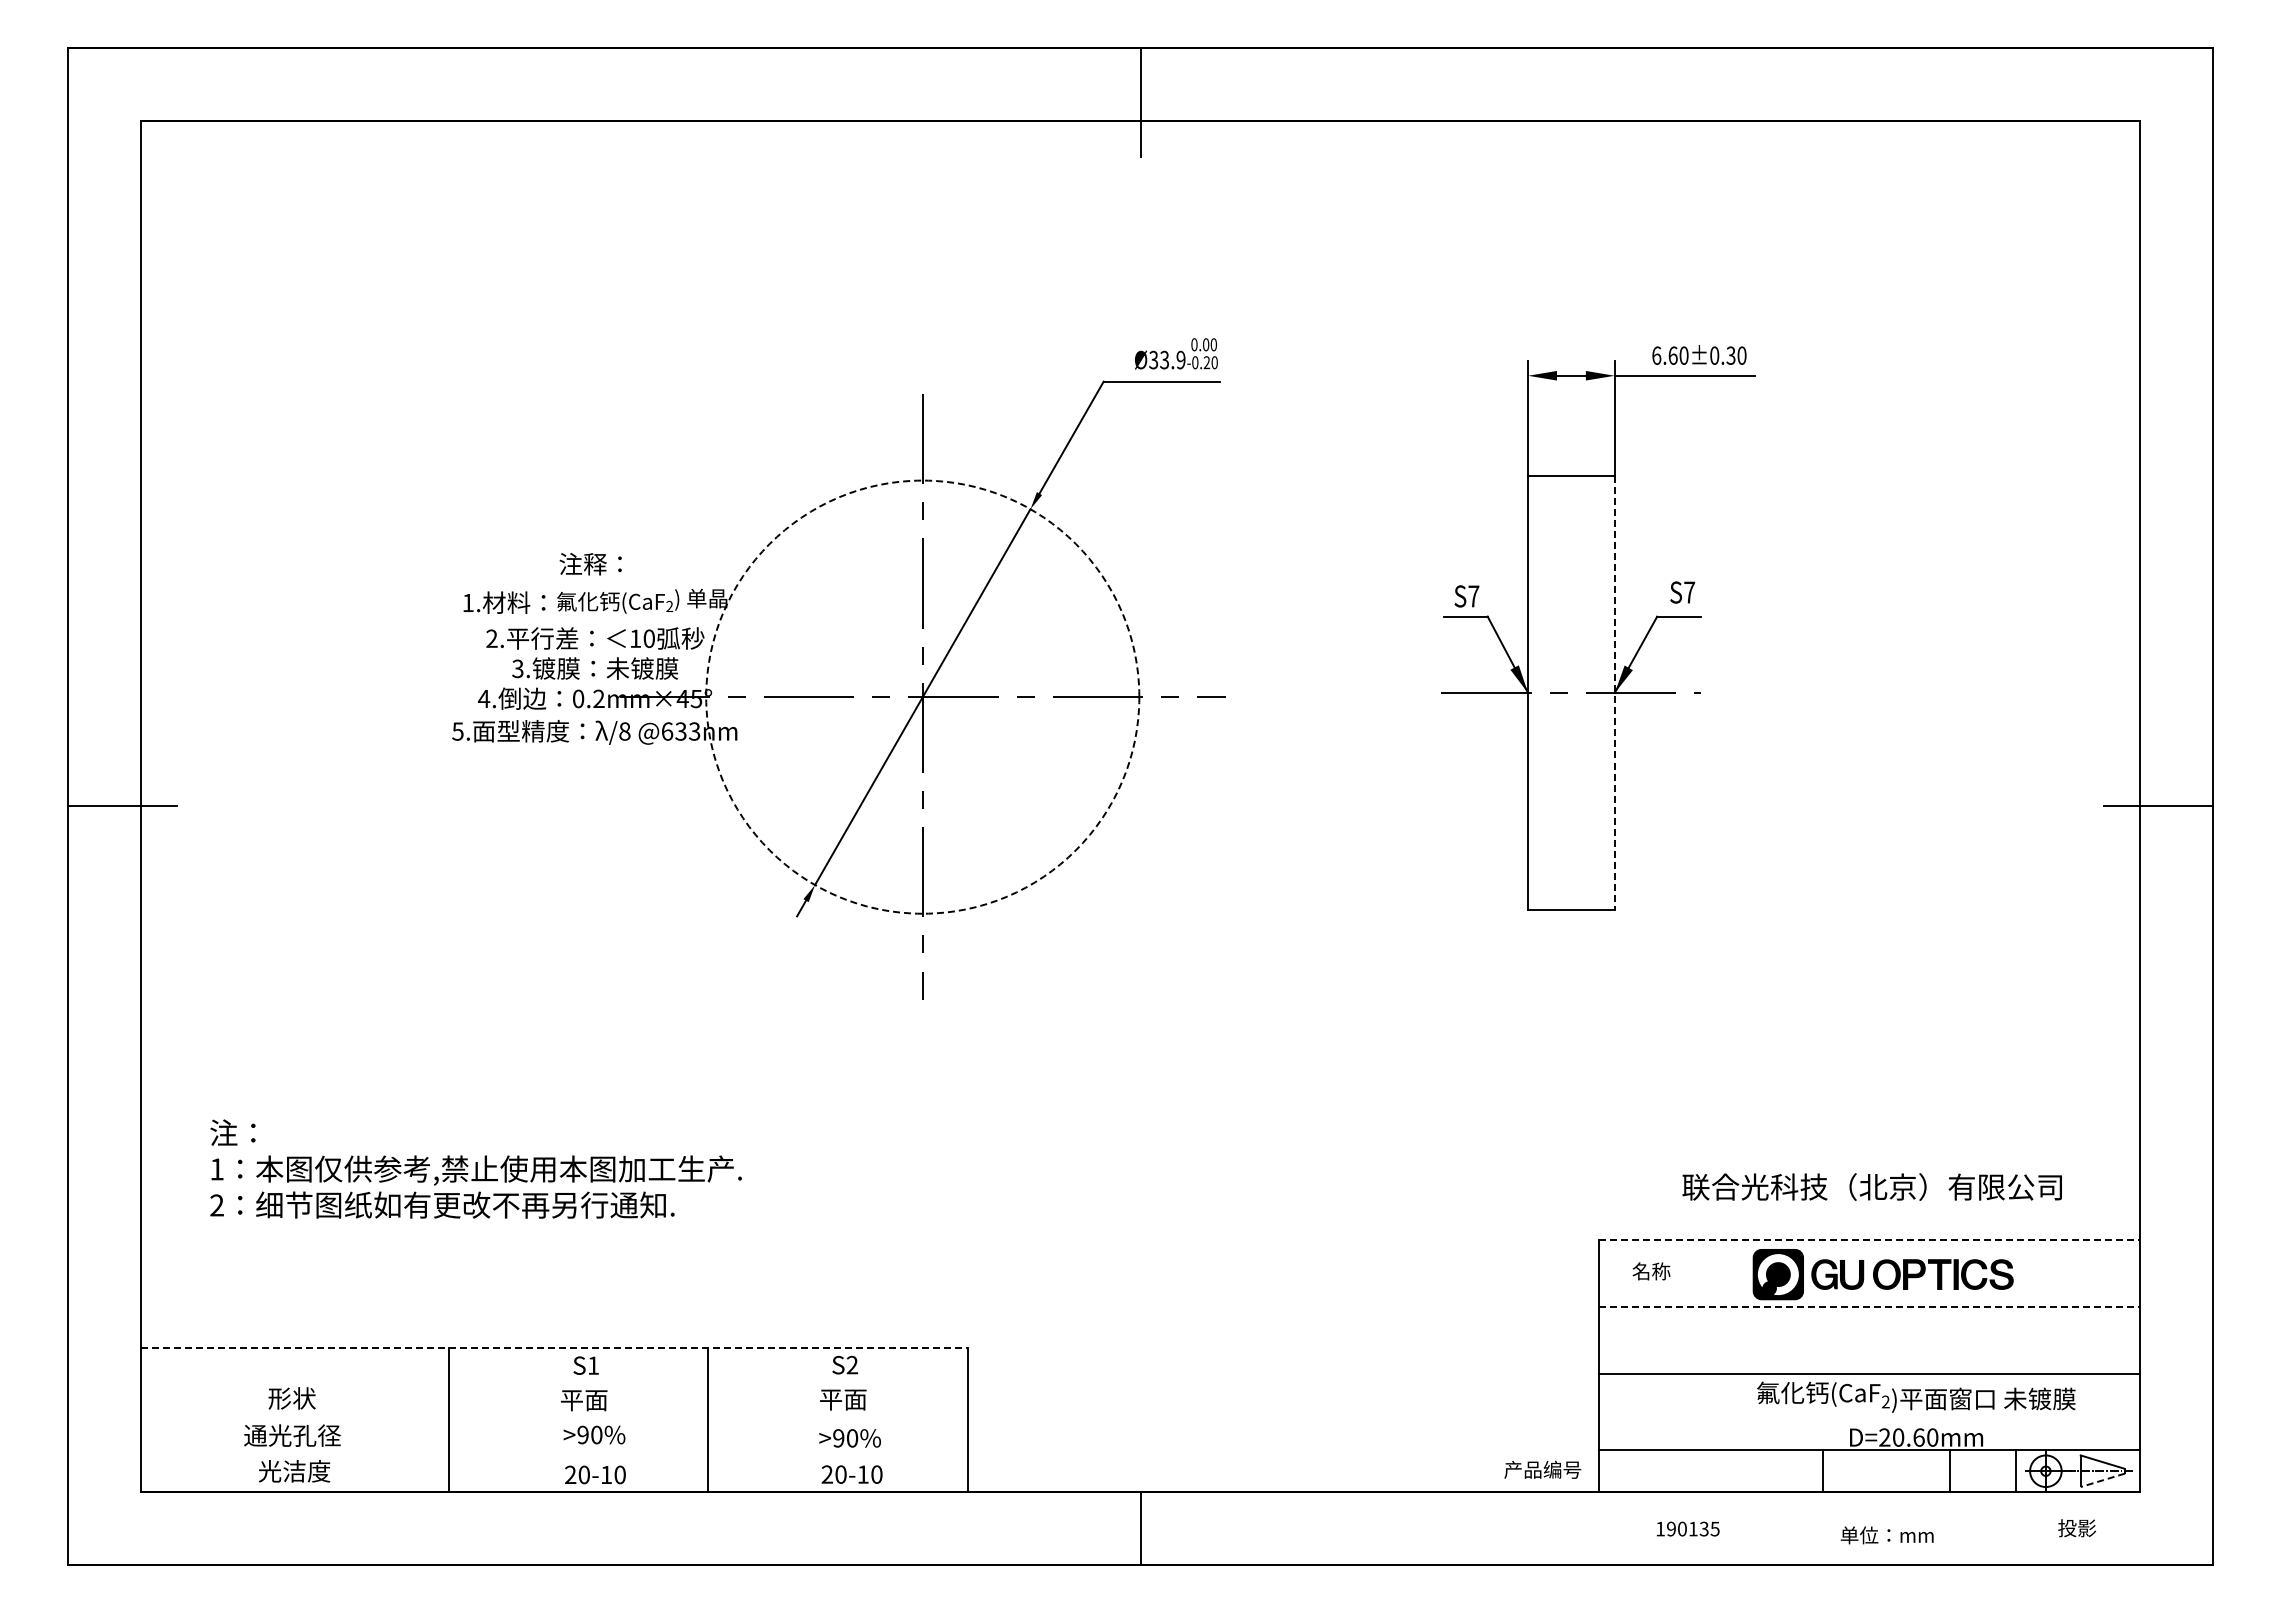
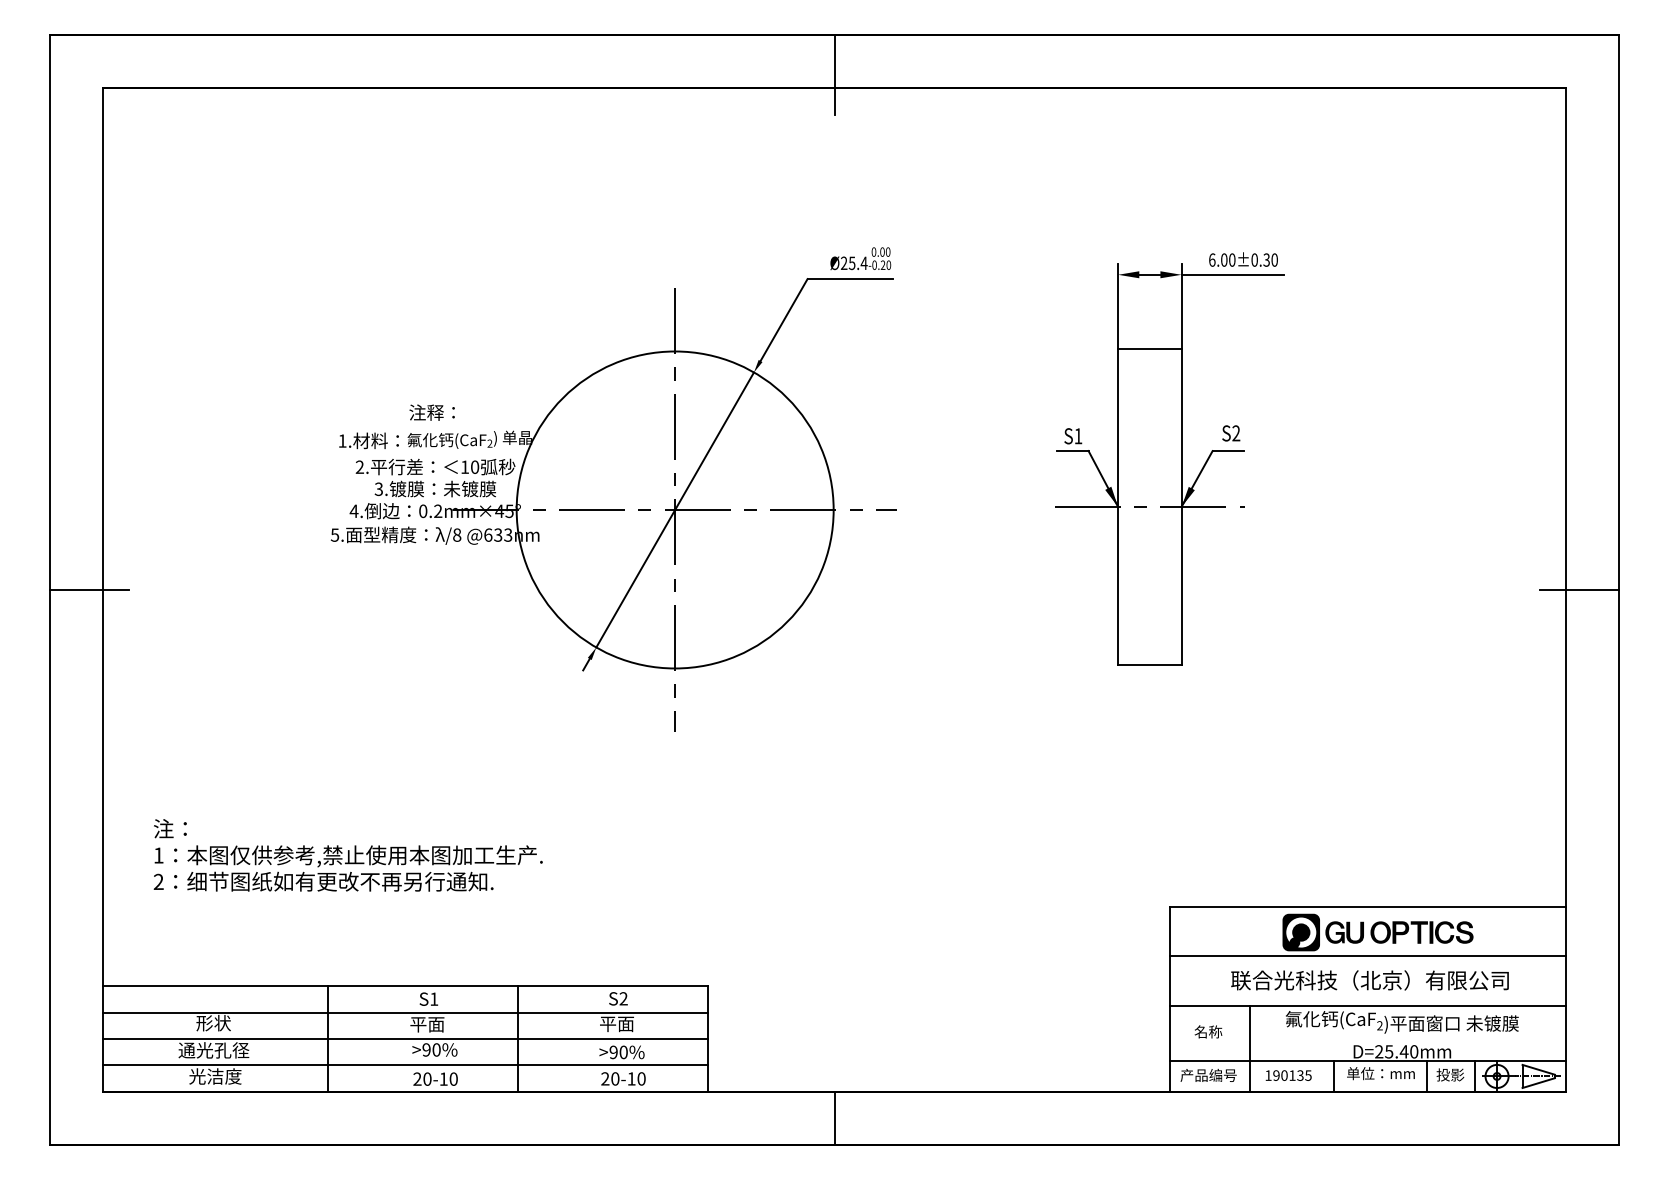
text: (1672, 355) -> (1223, 259), 6.60±0.30 -> 6.00±0.30
text: (1167, 359) -> (854, 262), Ø33.9 -> Ø25.4
text: (1689, 592) -> (1236, 433), S7 -> S2
text: (1473, 596) -> (1078, 436), S7 -> S1
line: (1614, 693) -> (1181, 507), dashed -> solid
circle: (922, 696) -> (674, 509), dashed -> solid
text: (1871, 1186) -> (1369, 980), moved
line: (1869, 1239) -> (1367, 906), dashed -> solid
text: (1651, 1271) -> (1208, 1032), moved
line: (1869, 1307) -> (1367, 956), dashed -> solid
line: (554, 1347) -> (405, 985), dashed -> solid
line: (554, 1384) -> (405, 1012), added
line: (554, 1420) -> (405, 1039), added
line: (1707, 1433) -> (1249, 1048), added
text: (1908, 1437) -> (1396, 1051), ^JD=20.60mm -> ^JD=25.40mm
line: (554, 1456) -> (405, 1065), added
text: (1542, 1469) -> (1208, 1075), moved
line: (2102, 1480) -> (1538, 1083), dashed -> solid
text: (1687, 1528) -> (1288, 1075), moved
text: (2076, 1528) -> (1449, 1075), moved
text: (1886, 1535) -> (1380, 1073), moved

